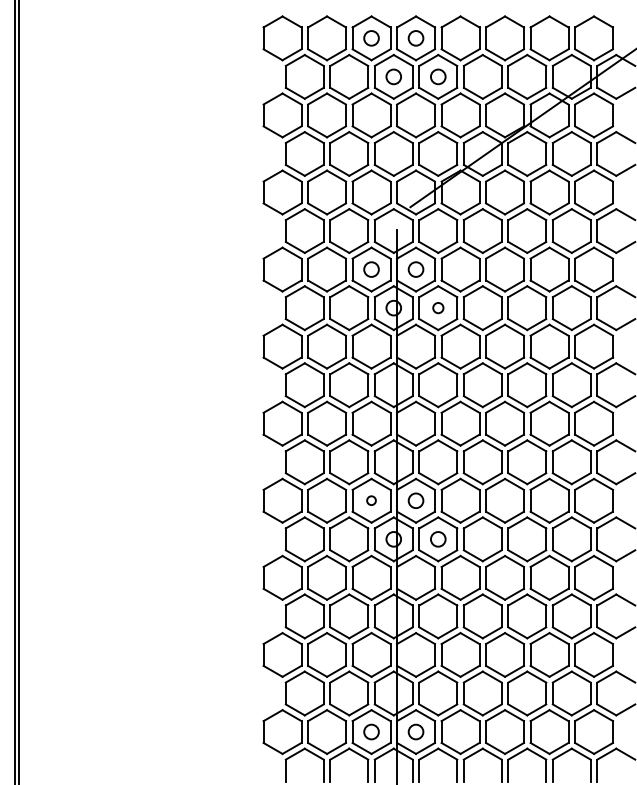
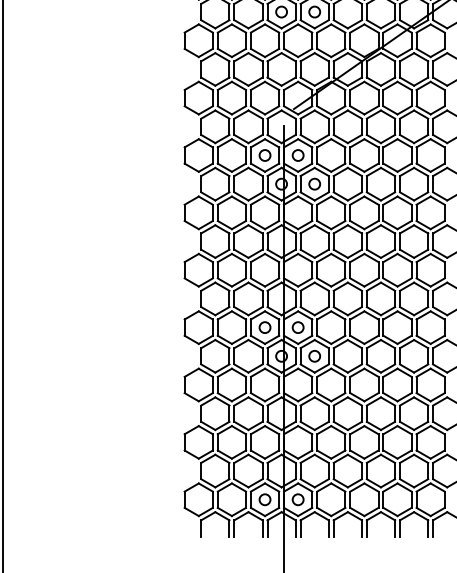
circle: (438, 307) -> (314, 183), size x1.43
circle: (371, 500) -> (265, 327), size x1.67

